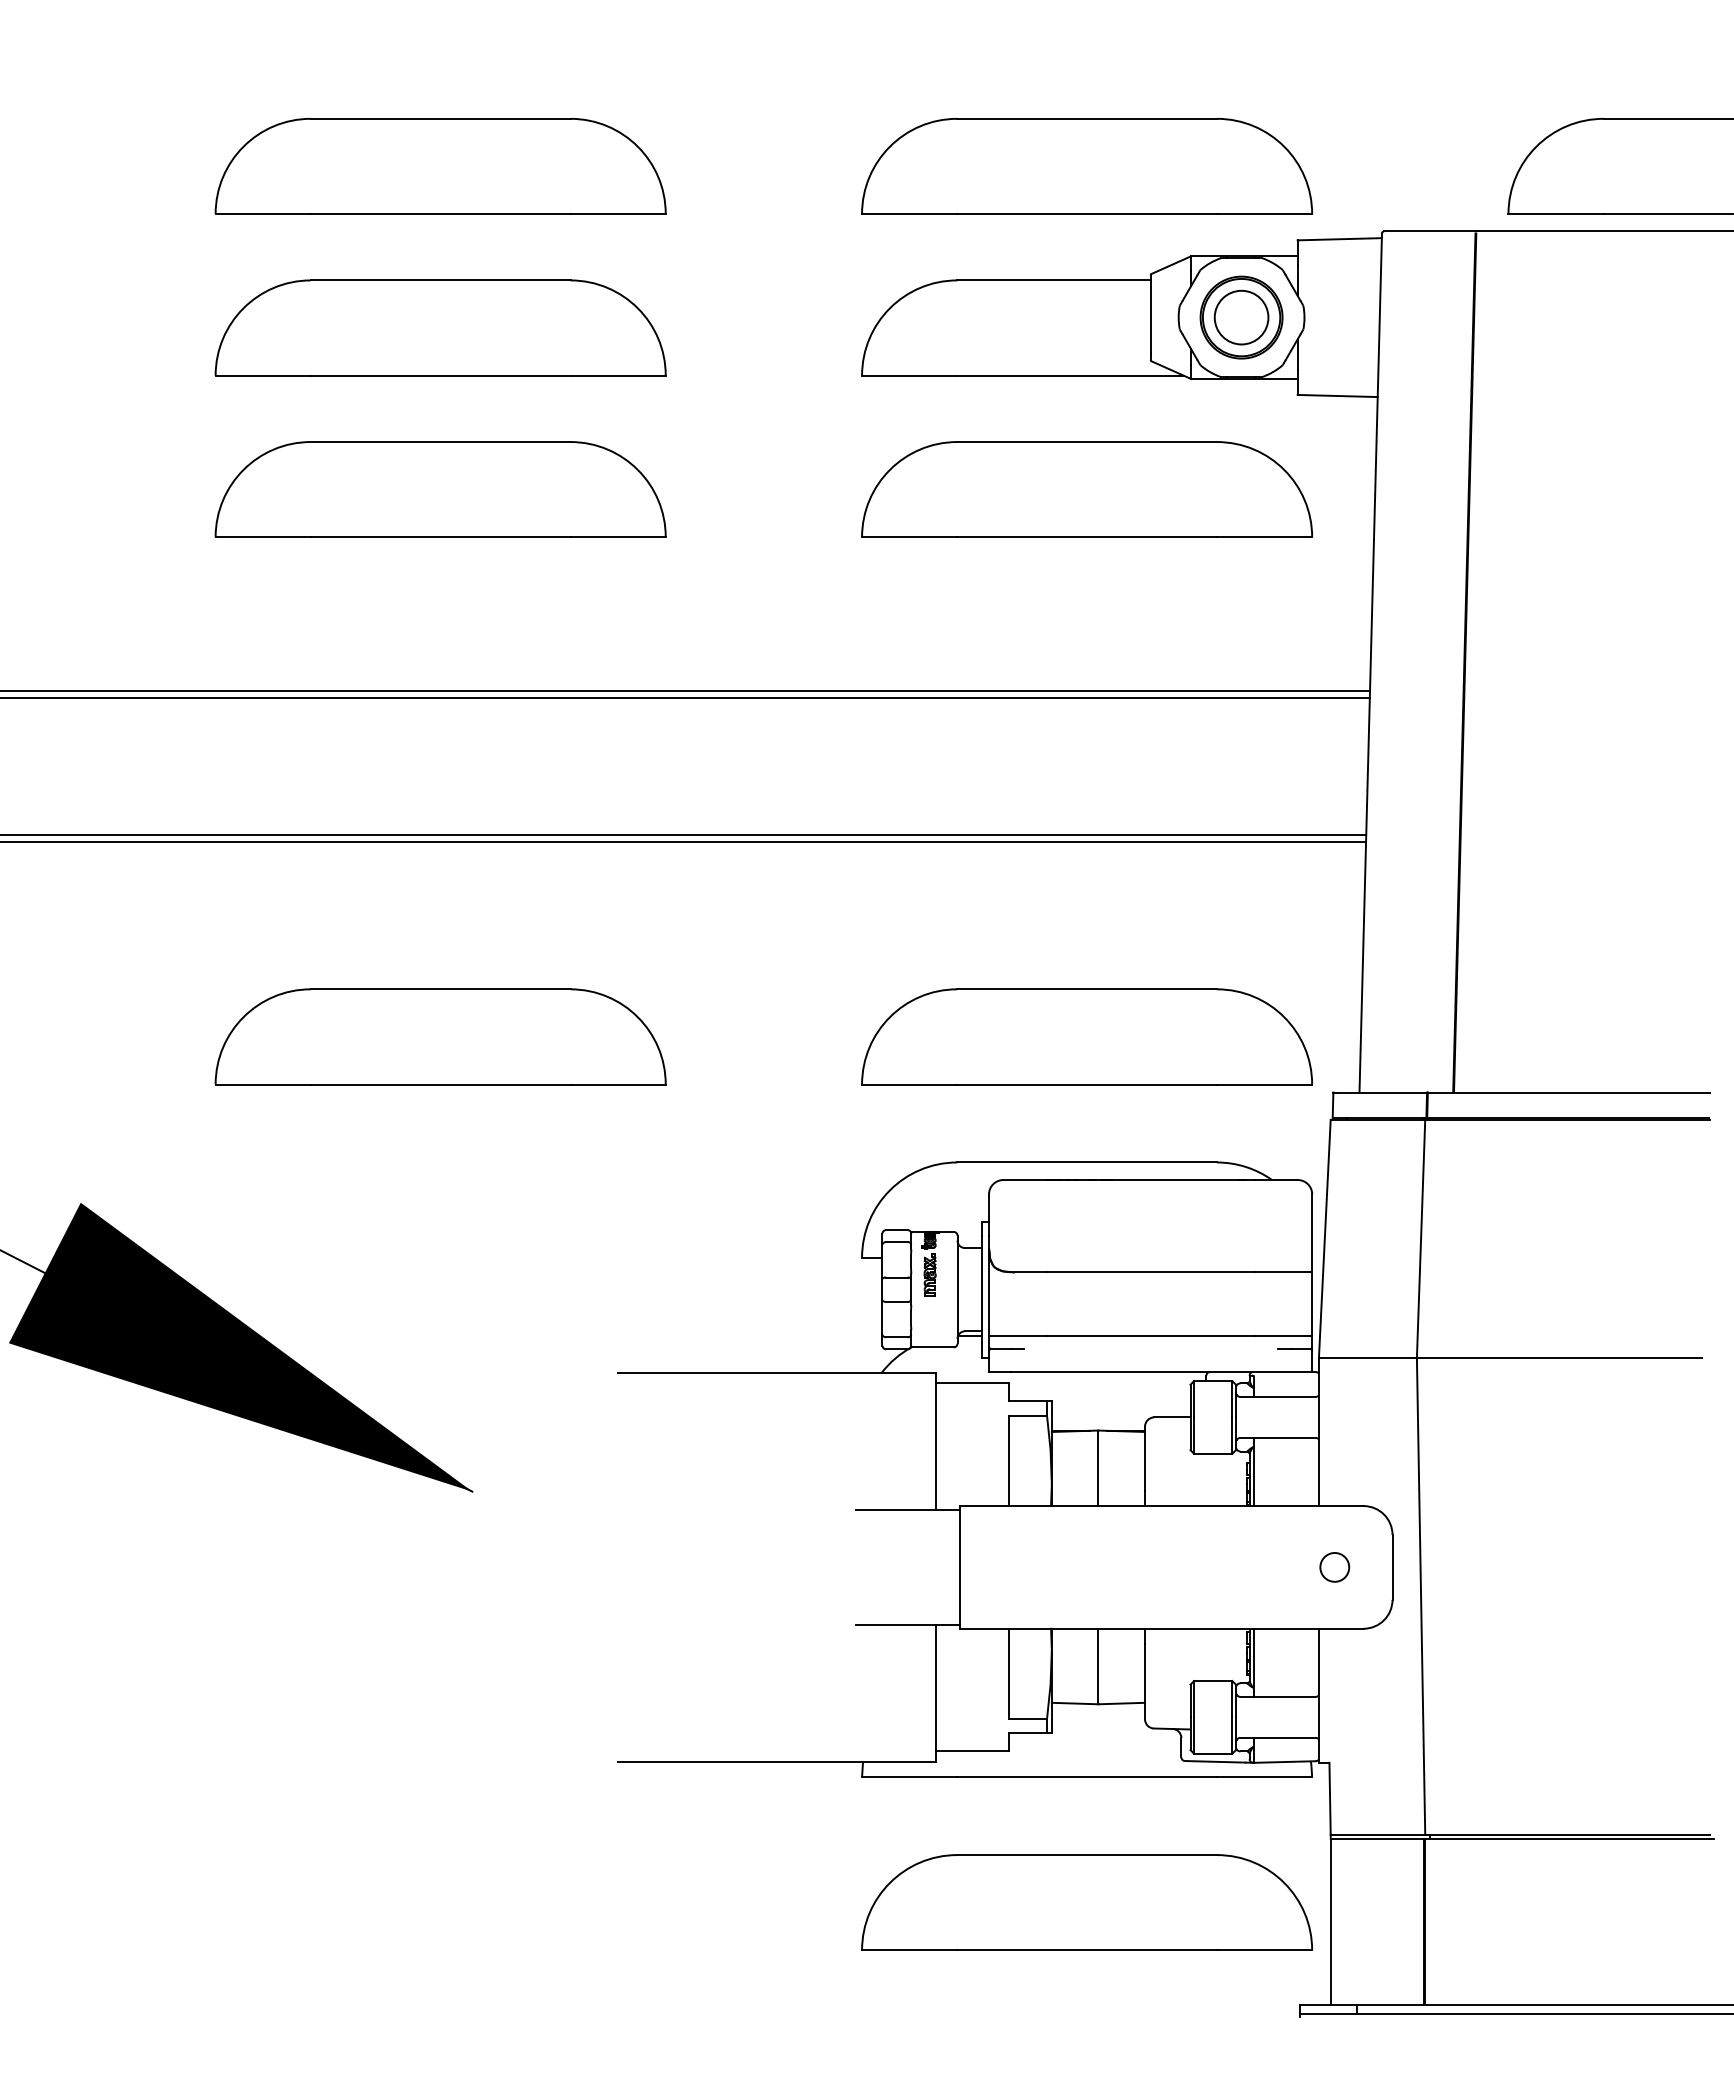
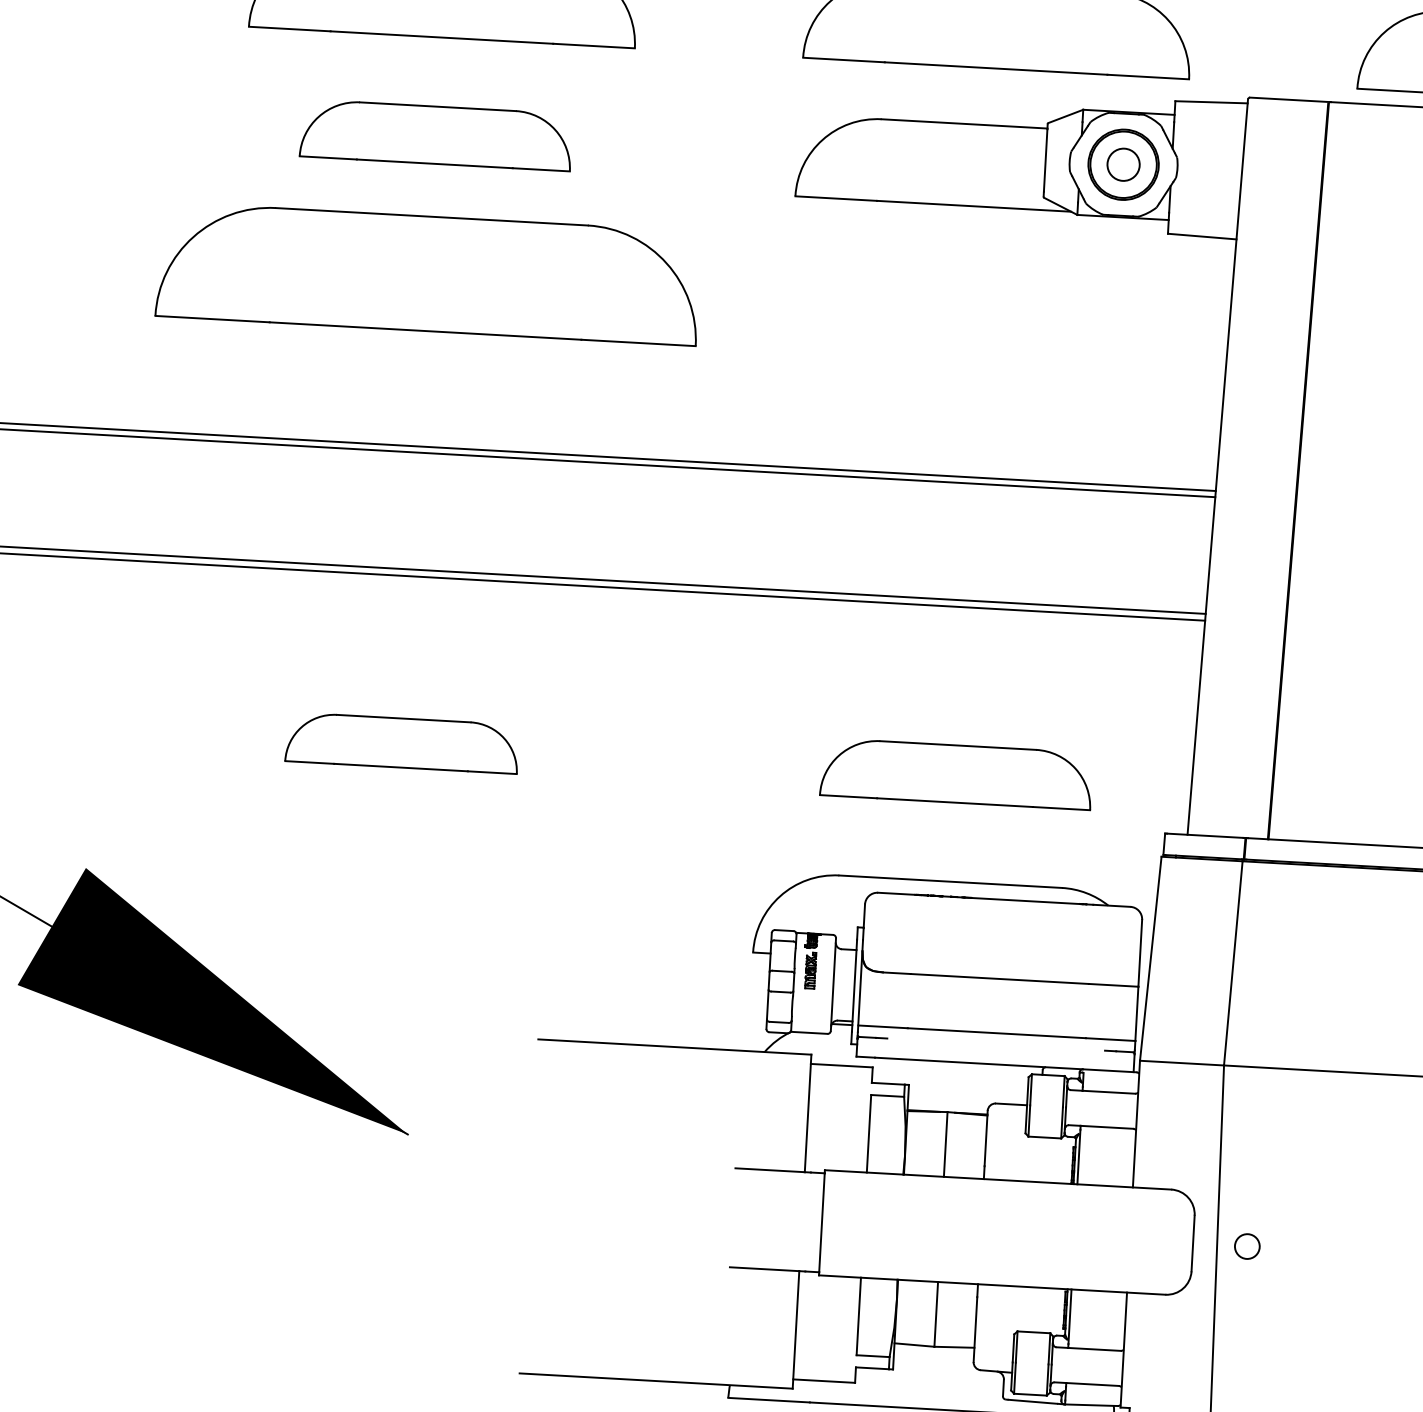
circle: (1241, 317) -> (1123, 164), size x0.7
part: (440, 327) -> (436, 134), size x0.7
part: (440, 489) -> (428, 273), size x1.4
part: (1086, 489) -> (982, 304), removed
part: (440, 1036) -> (402, 742), size x0.6
part: (1086, 1036) -> (956, 773), size x0.7
circle: (1334, 1567) -> (1247, 1246), moved

